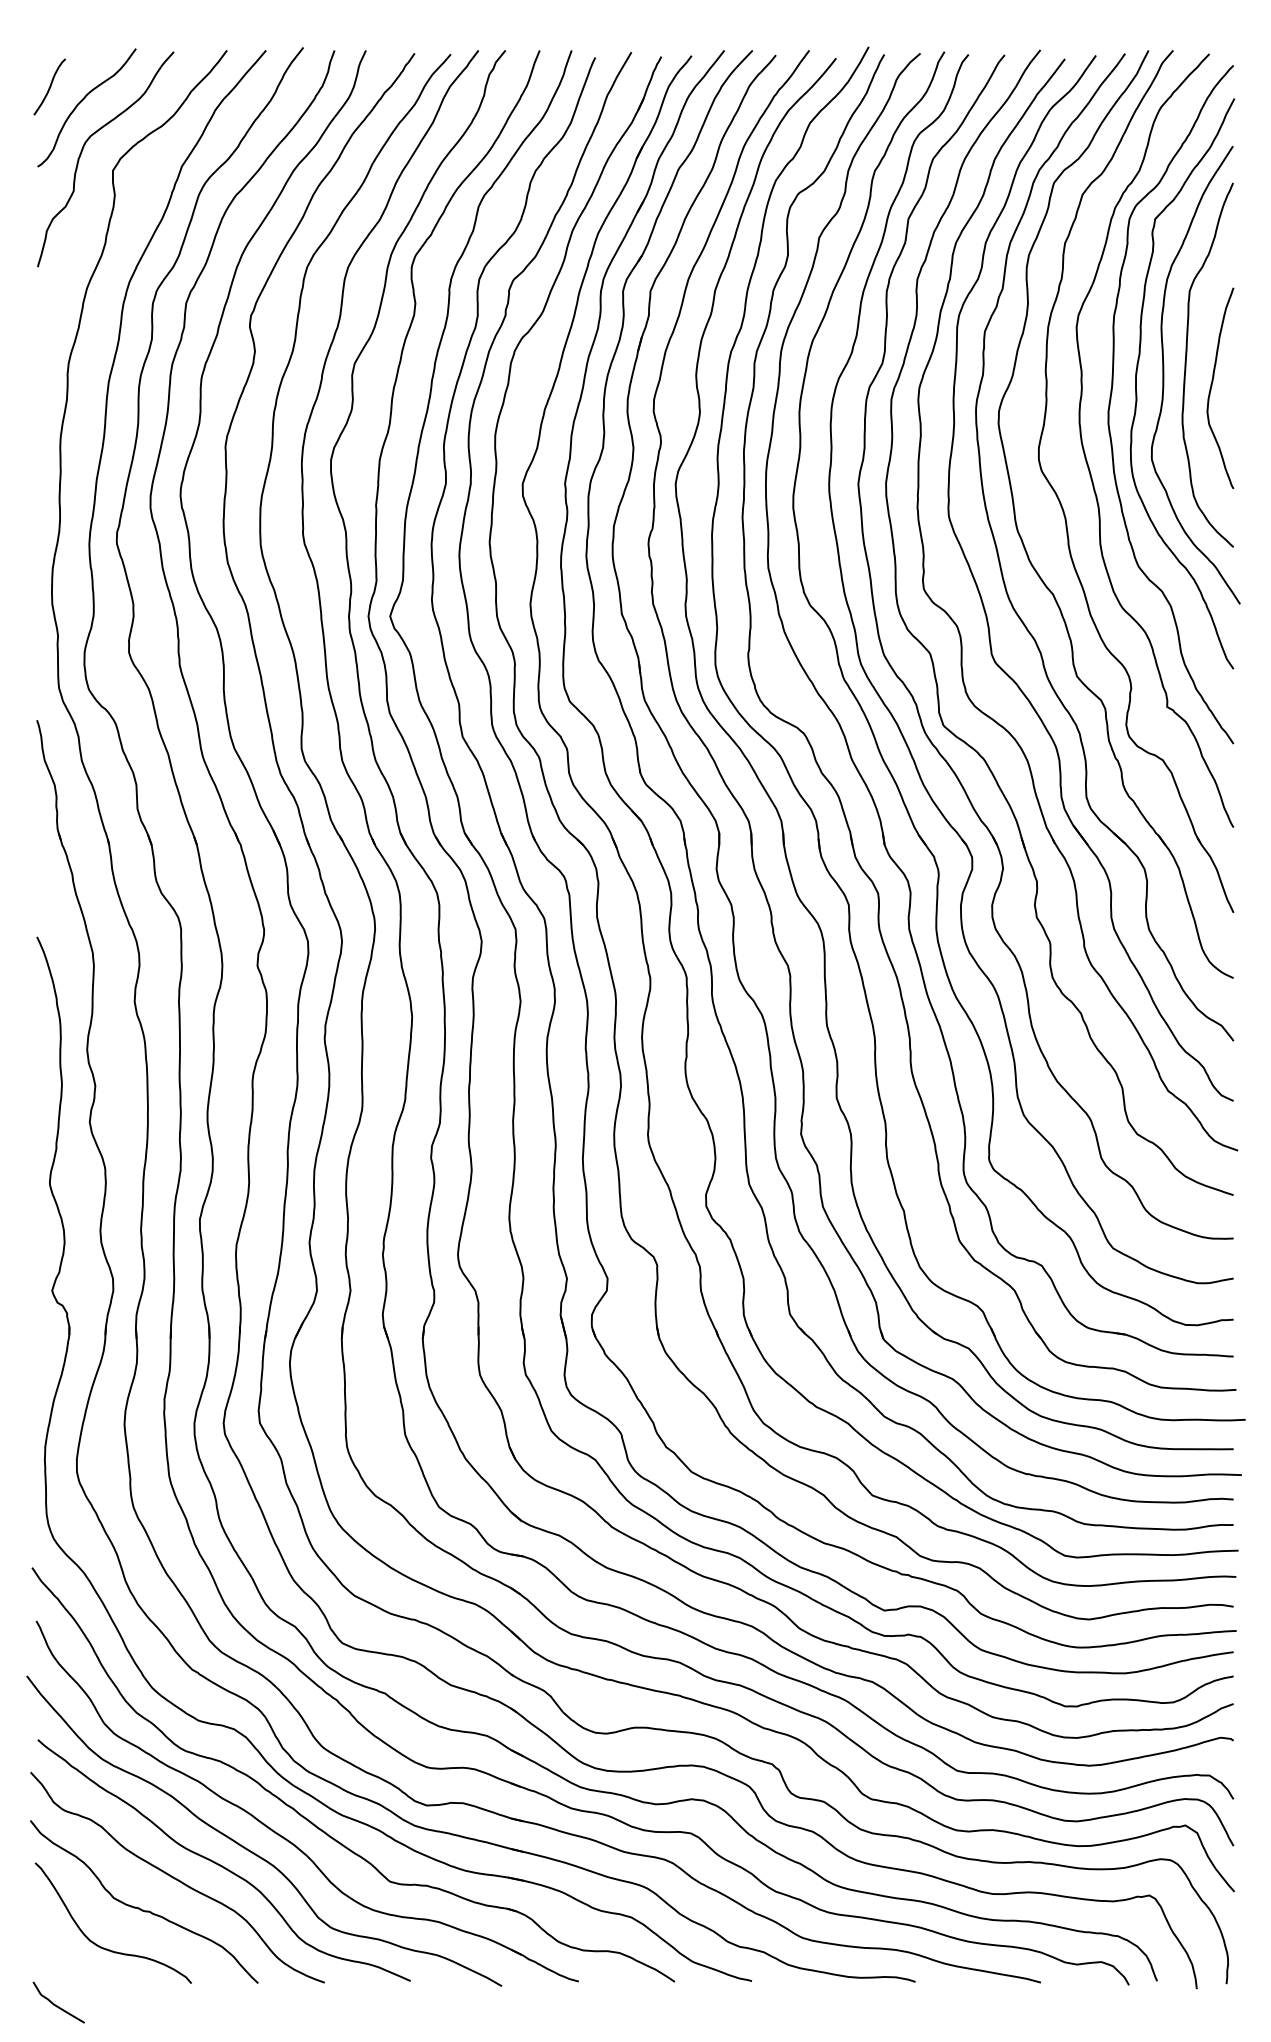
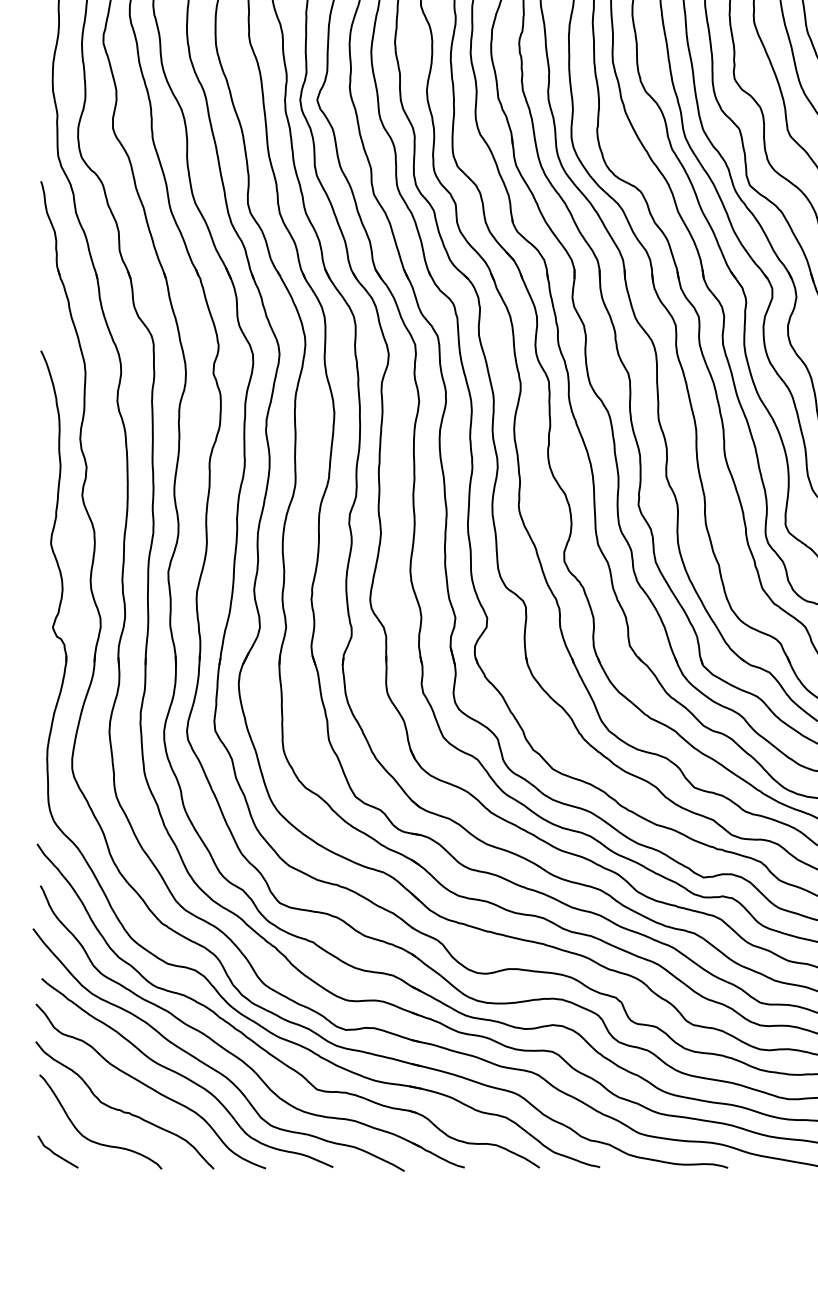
curve: (57, 2005) -> (57, 1154), moved

